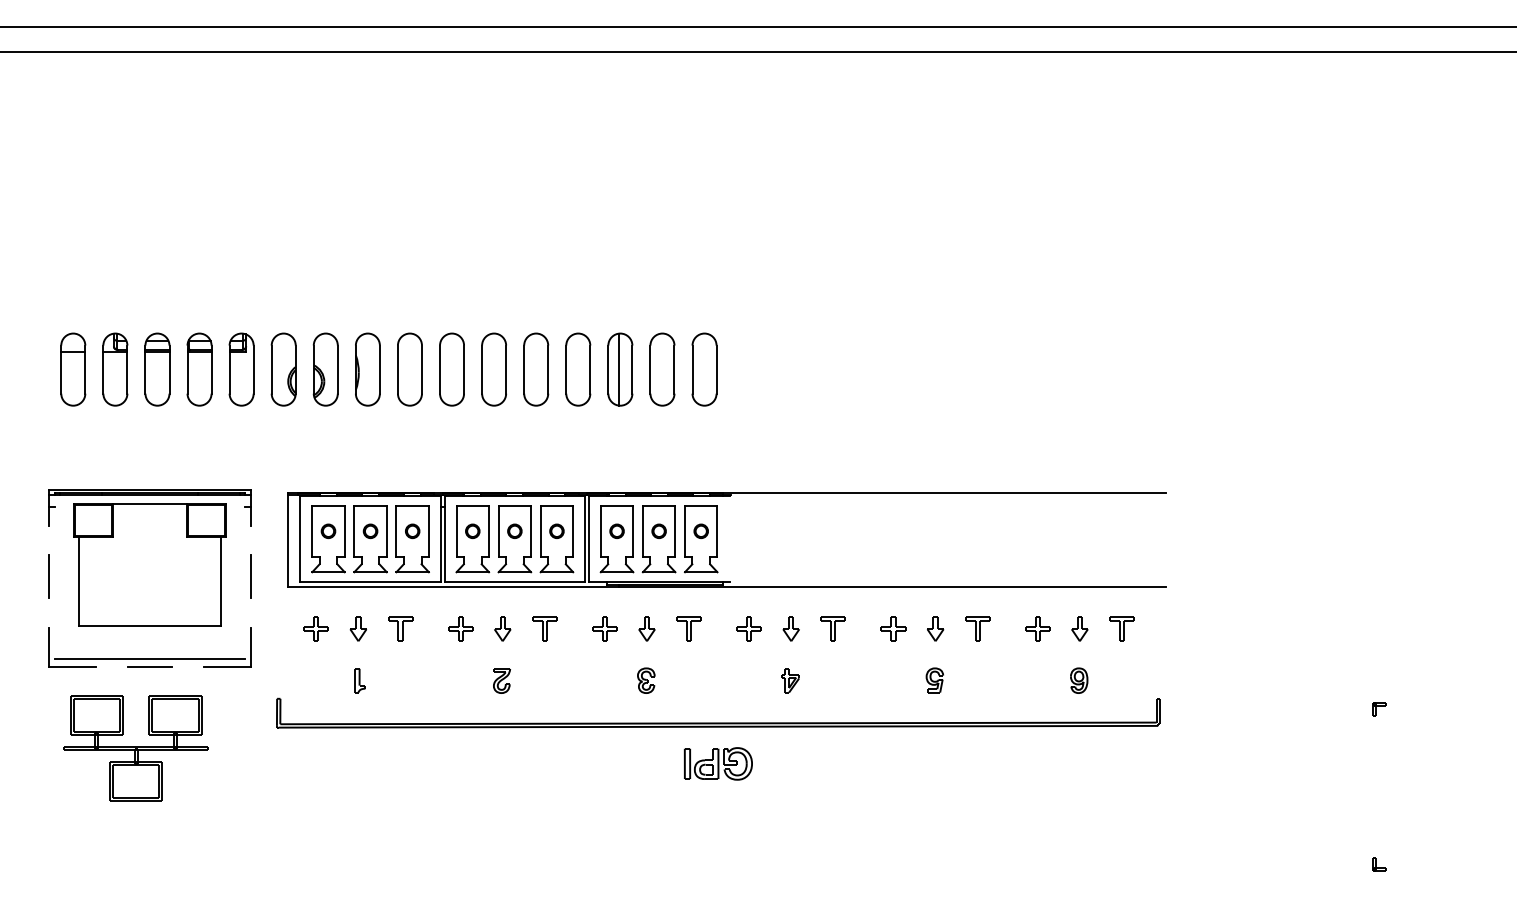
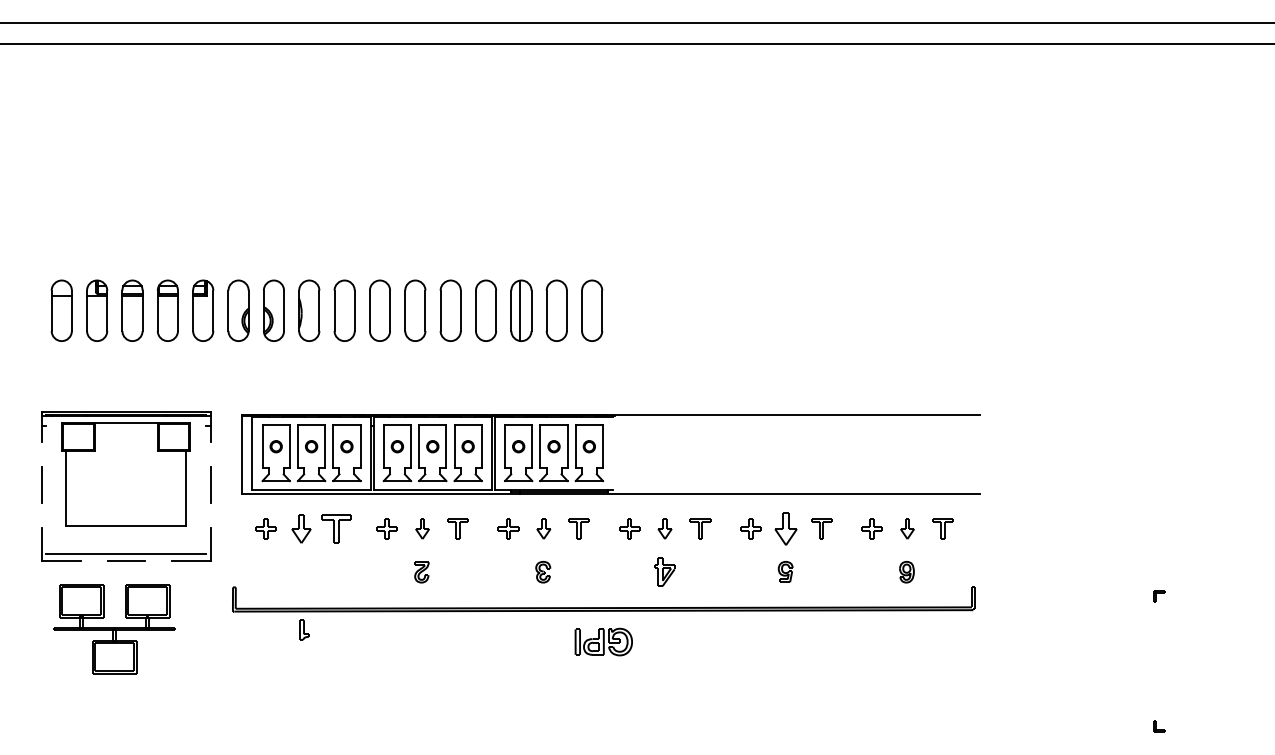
part: (357, 628) -> (300, 528), size x1.4
part: (400, 628) -> (336, 528), size x1.4
part: (935, 628) -> (786, 528), size x1.6
part: (359, 680) -> (303, 629), moved
part: (790, 680) -> (664, 572), size x1.4

